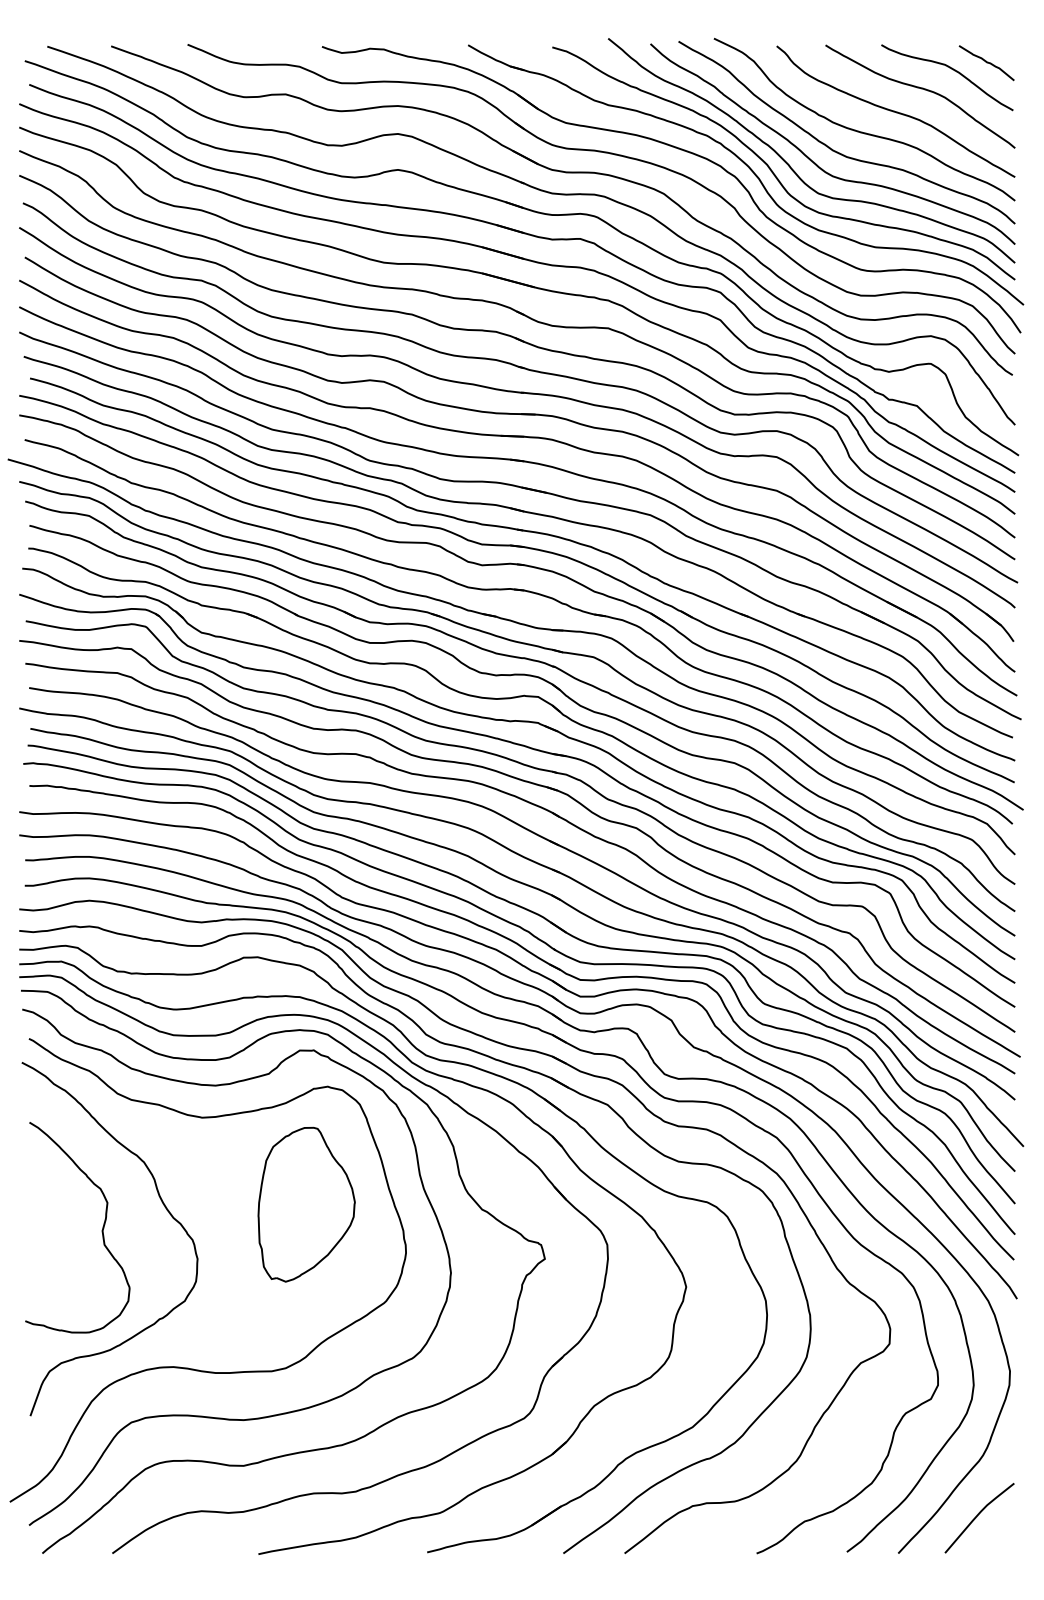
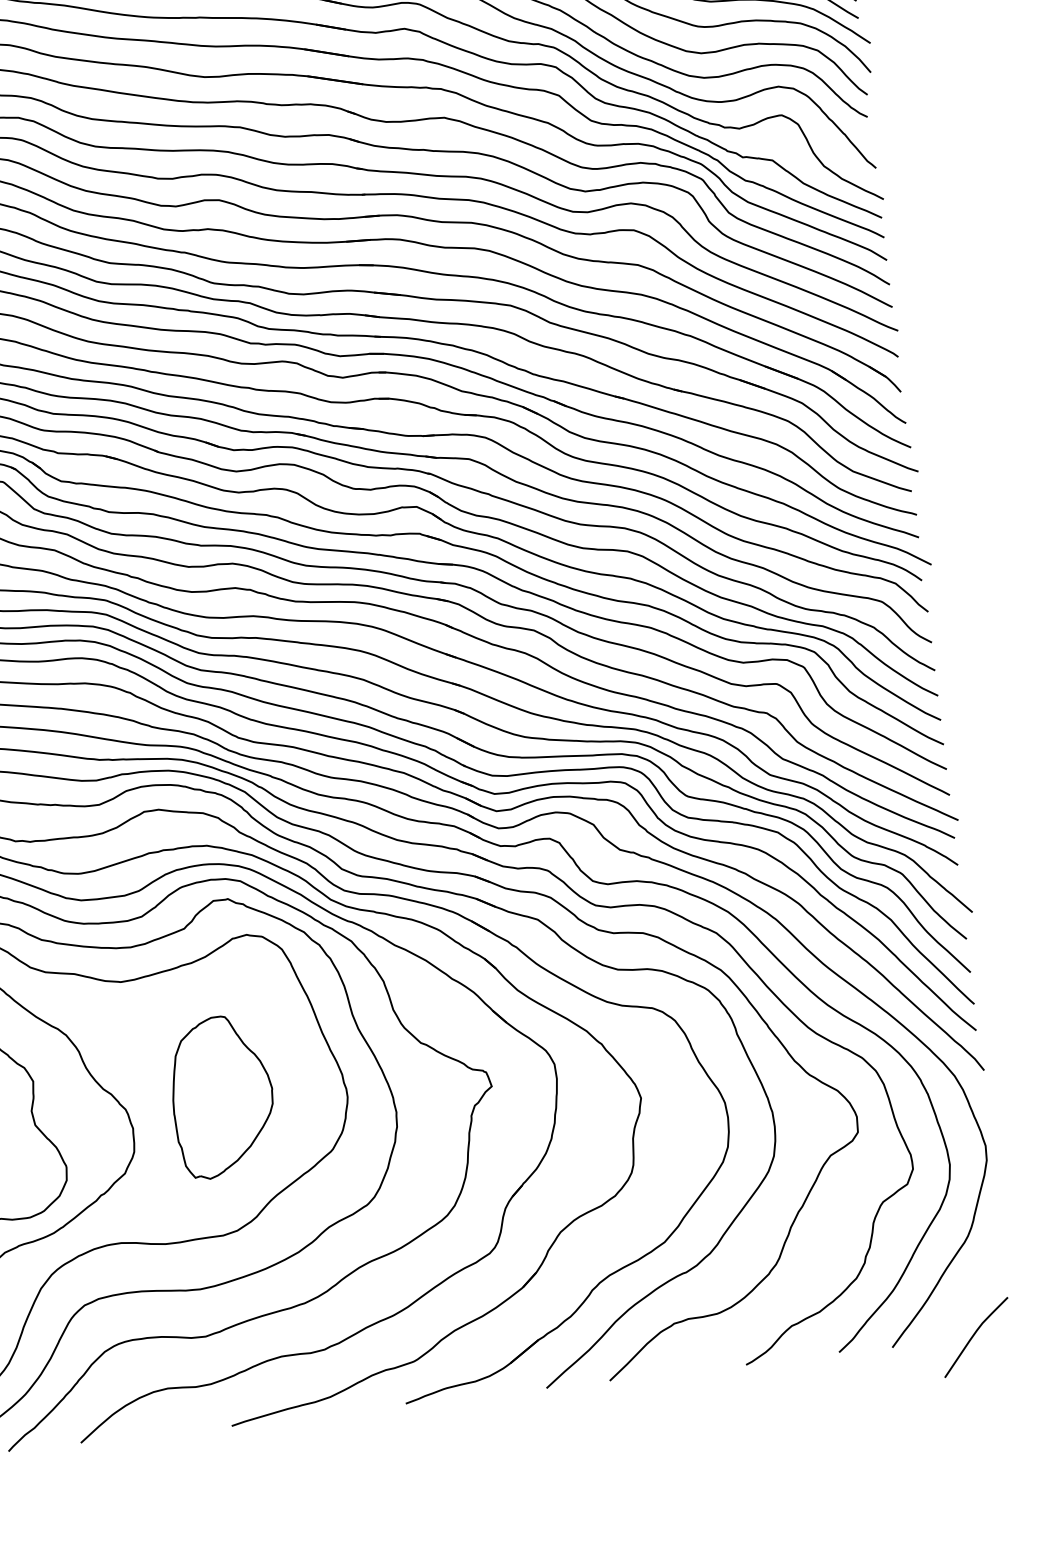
part: (306, 1204) -> (222, 1096), moved
curve: (977, 1516) -> (973, 1335), moved

